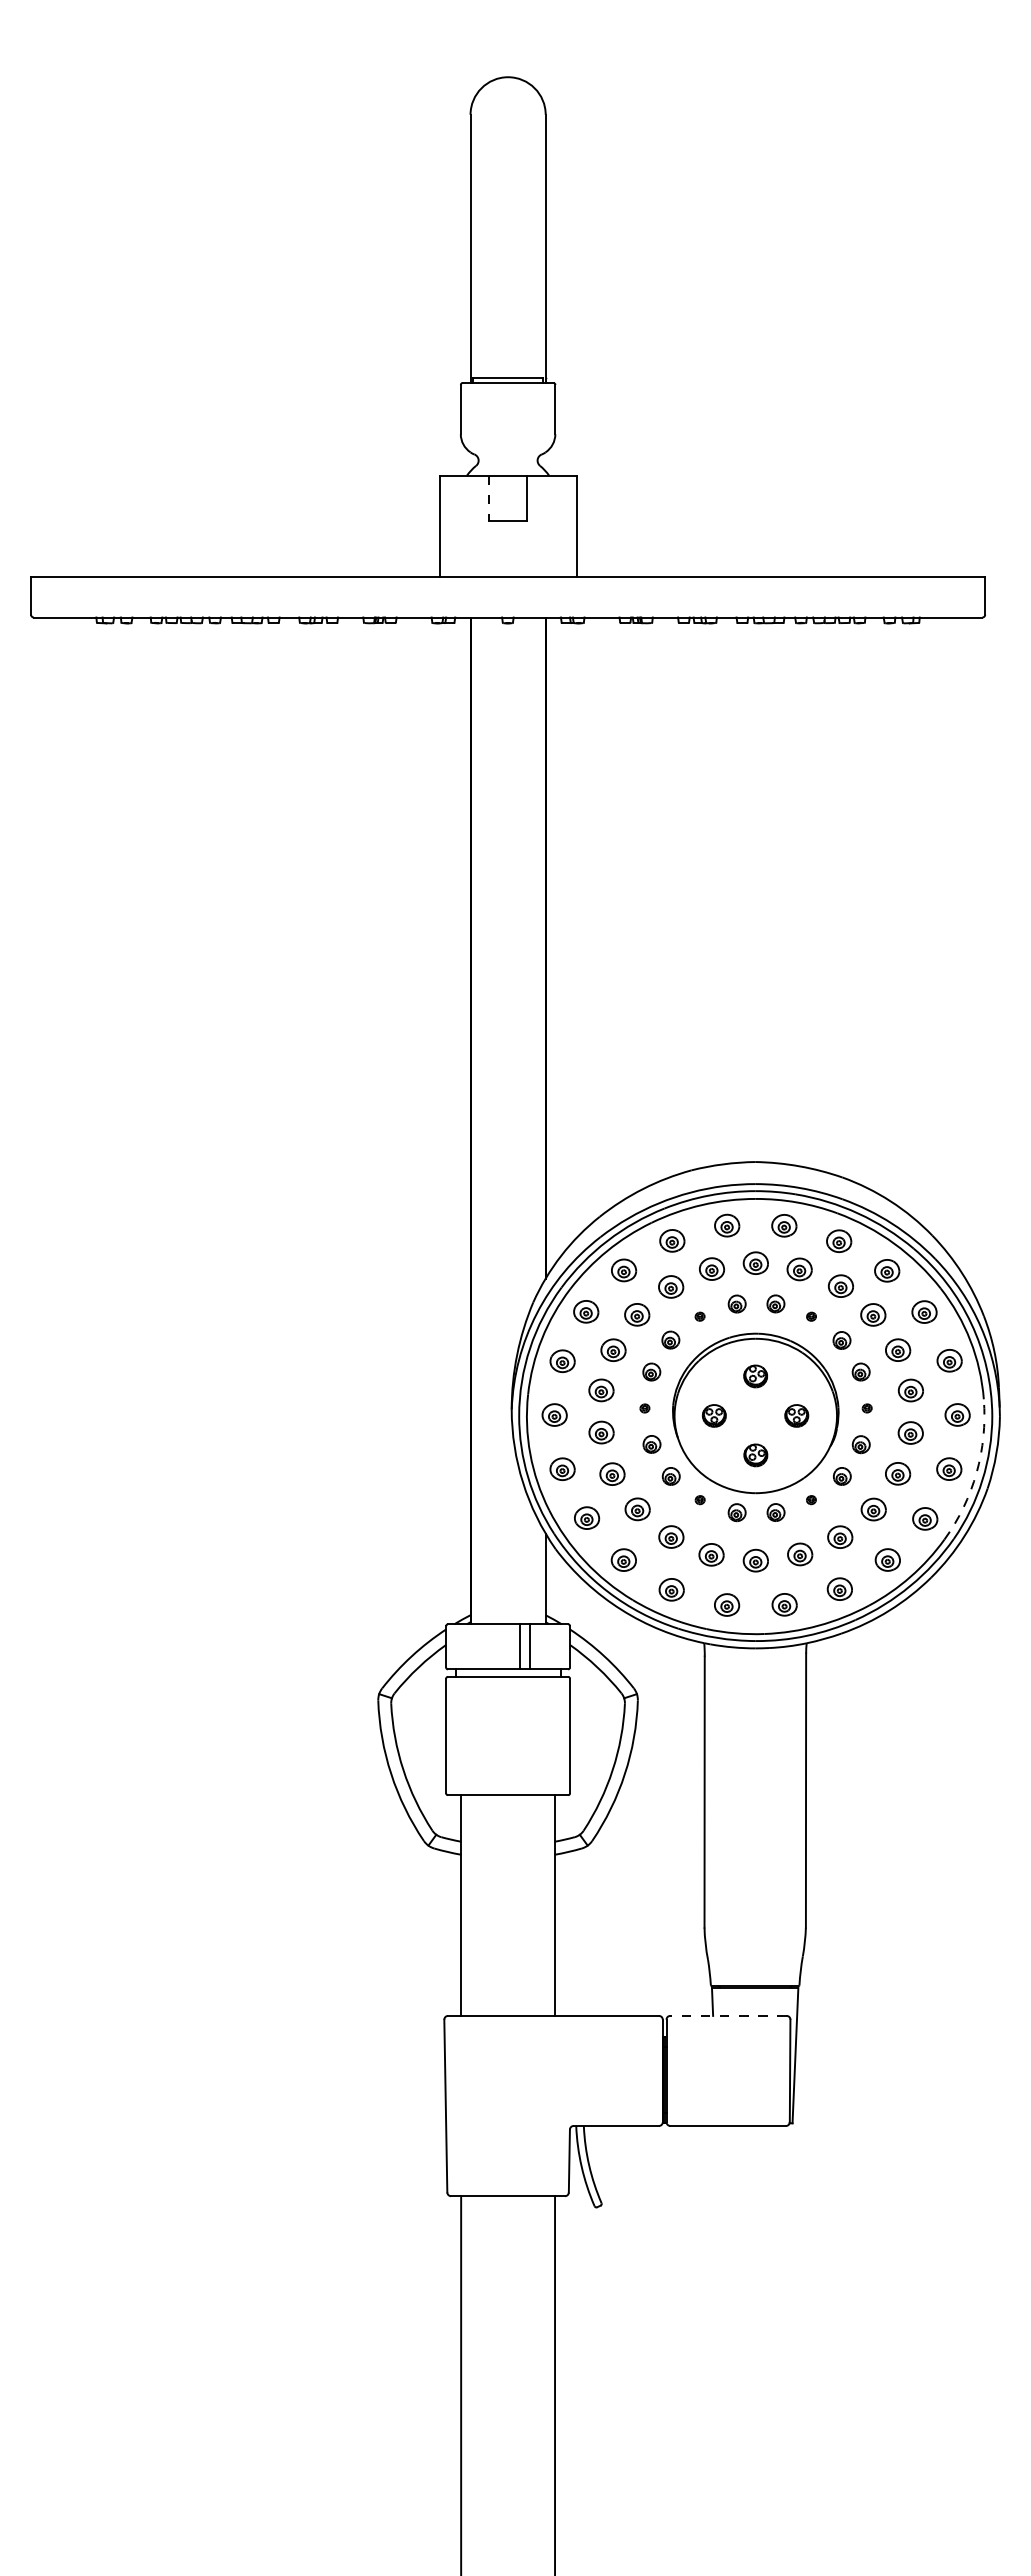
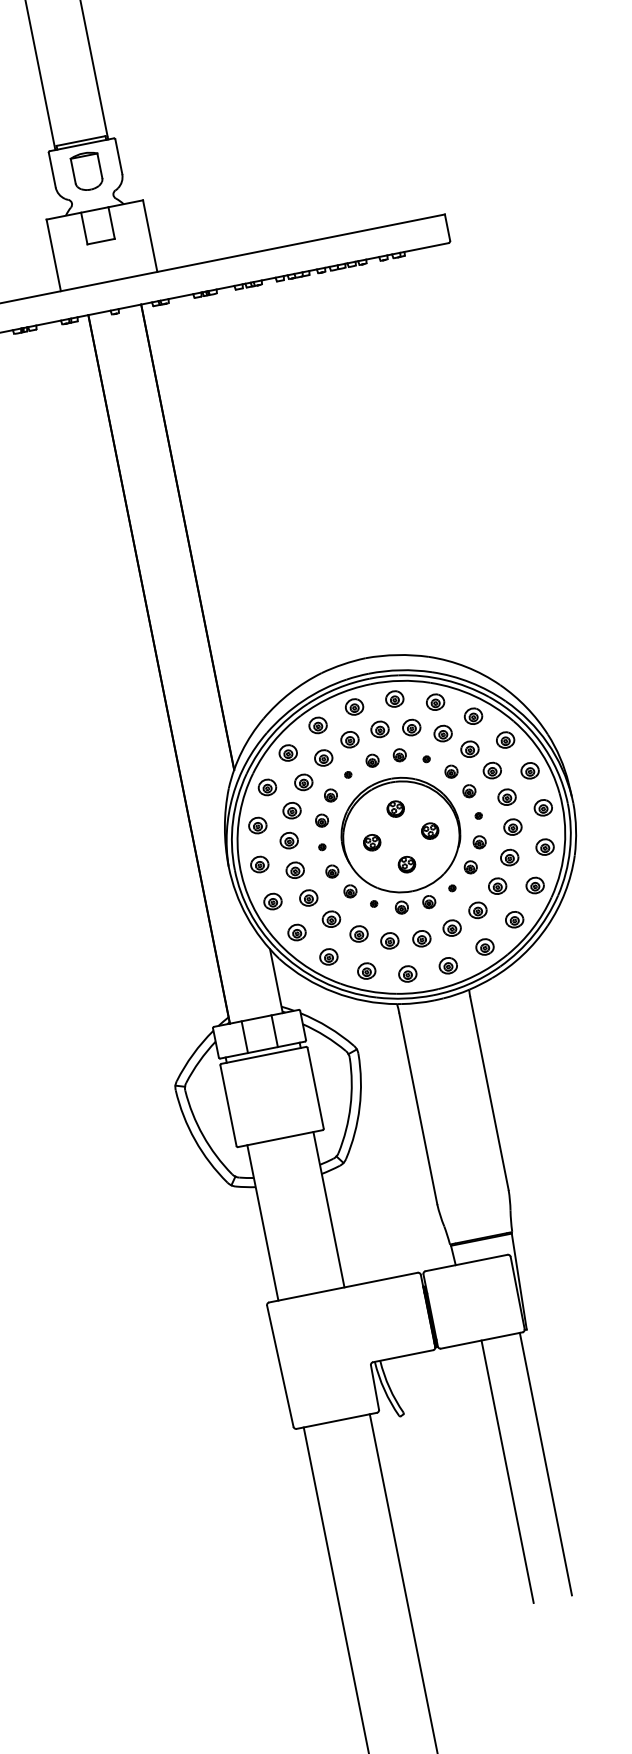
part: (507, 420) -> (86, 171), added
line: (488, 498) -> (84, 228), dashed -> solid
arc: (976, 1472) -> (564, 845), dashed -> solid
line: (520, 1646) -> (245, 1036), moved
line: (727, 2015) -> (465, 1262), dashed -> solid
line: (727, 2311) -> (507, 1471), added
line: (781, 2311) -> (545, 1463), added

